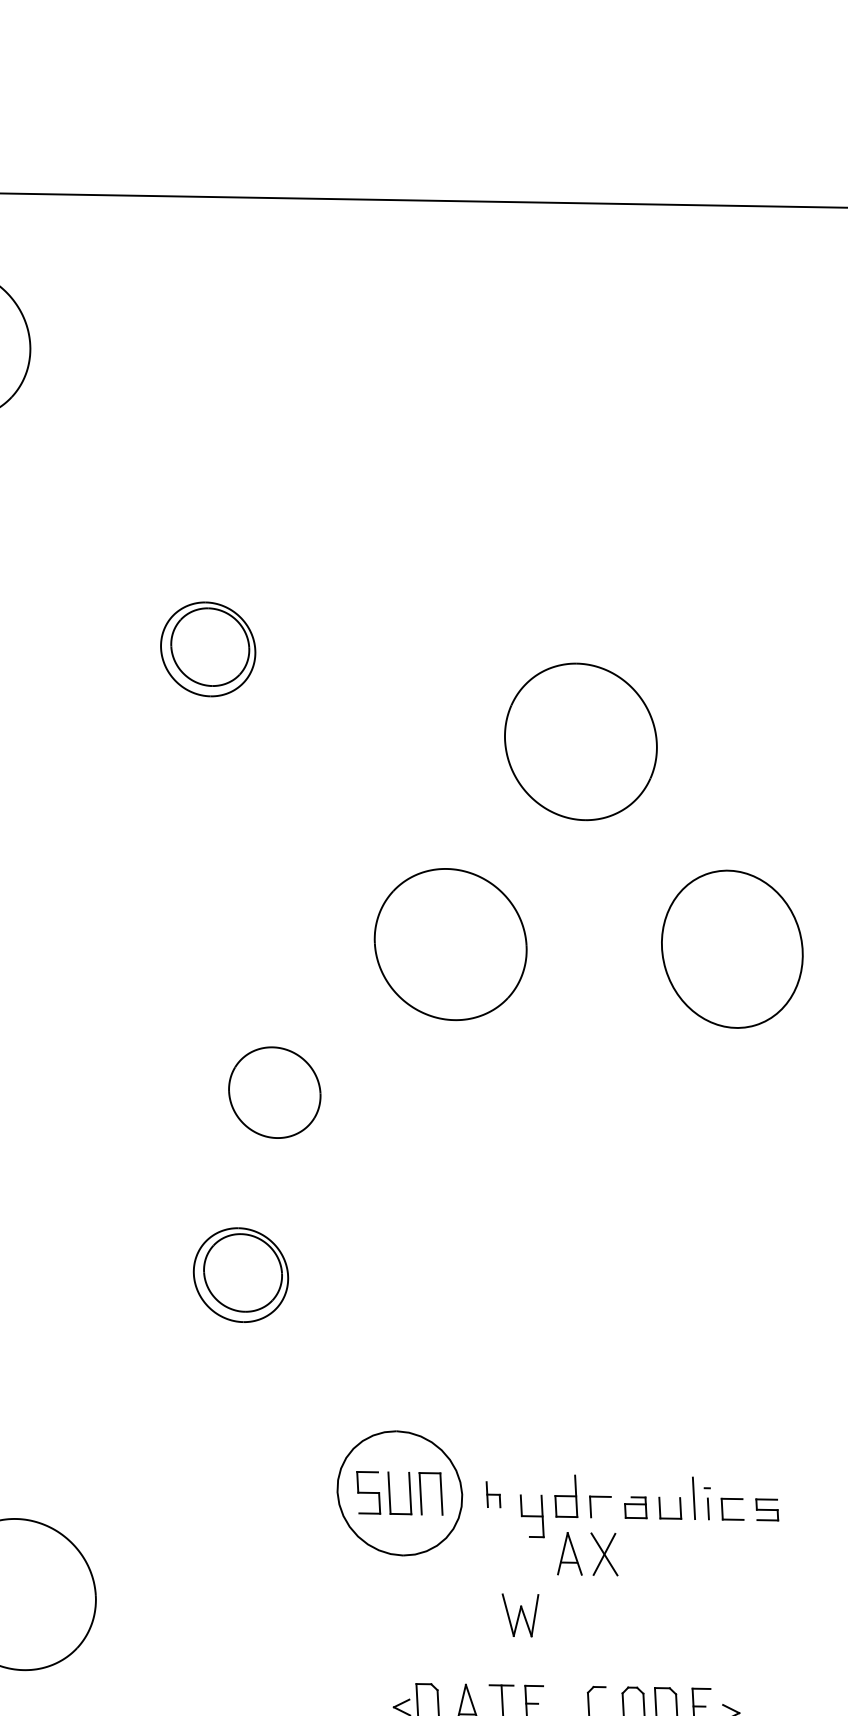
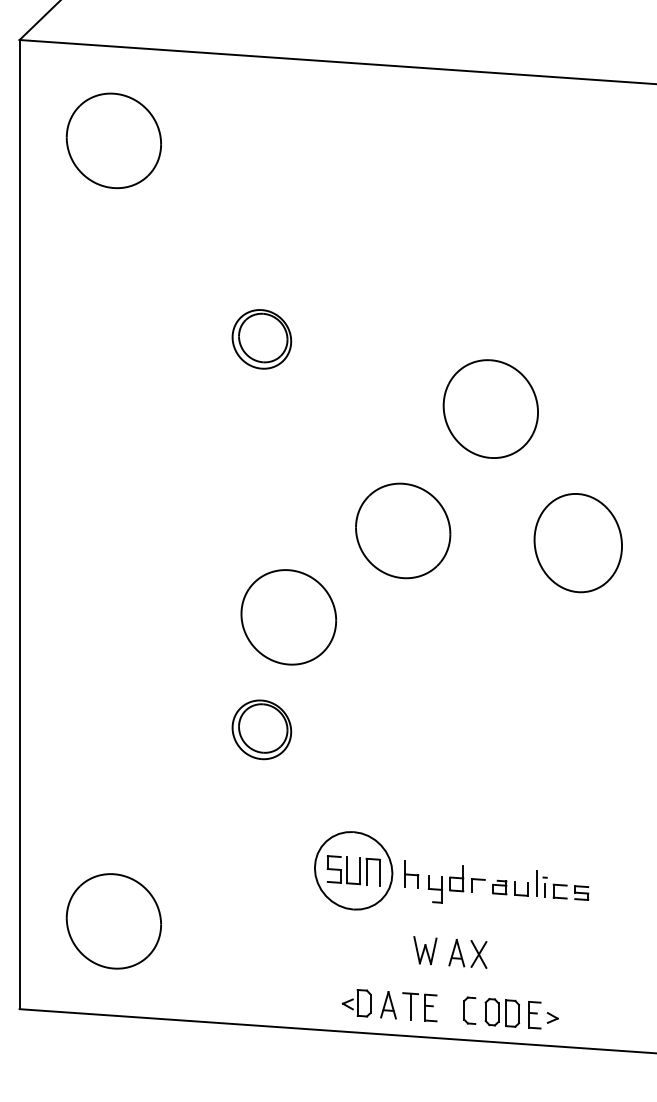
part: (274, 1092) -> (288, 617), size x1.67
part: (492, 1494) -> (411, 874), size x1.67
part: (585, 1553) -> (467, 953), moved

